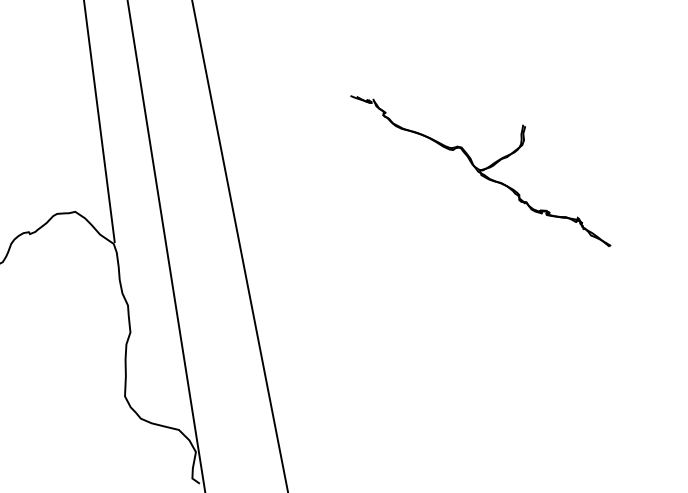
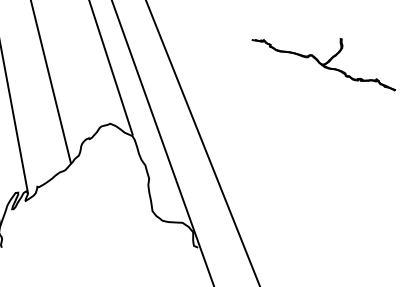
part: (480, 169) -> (323, 64), moved

